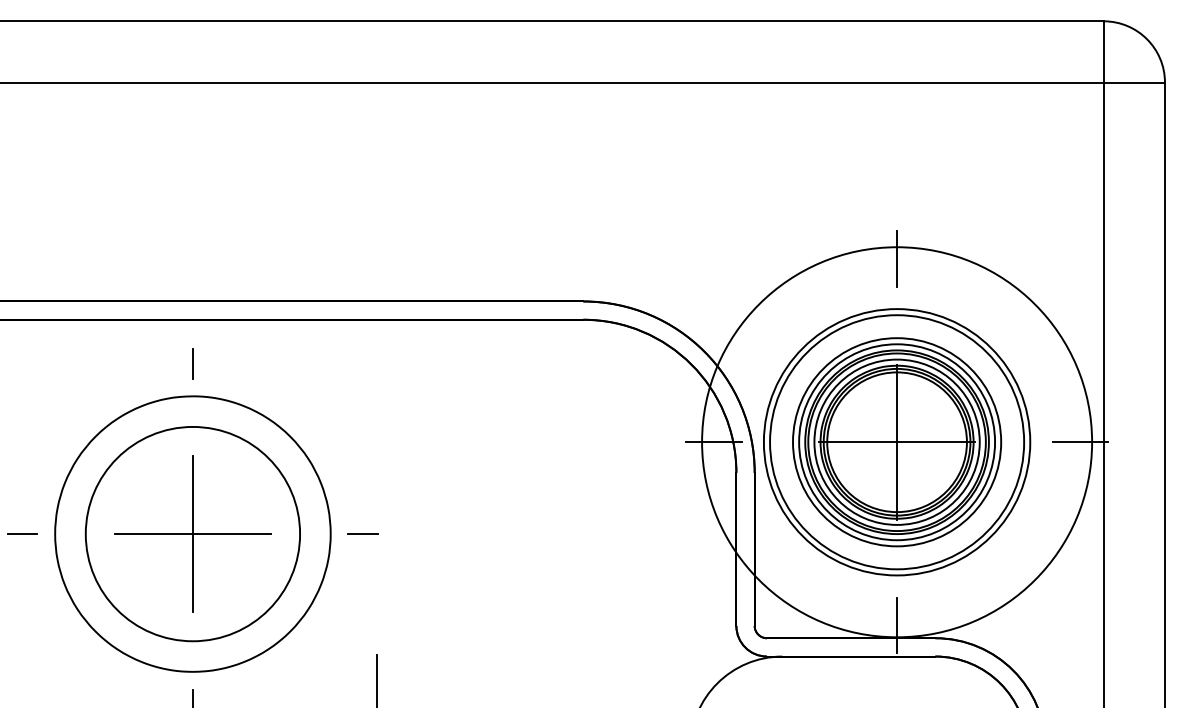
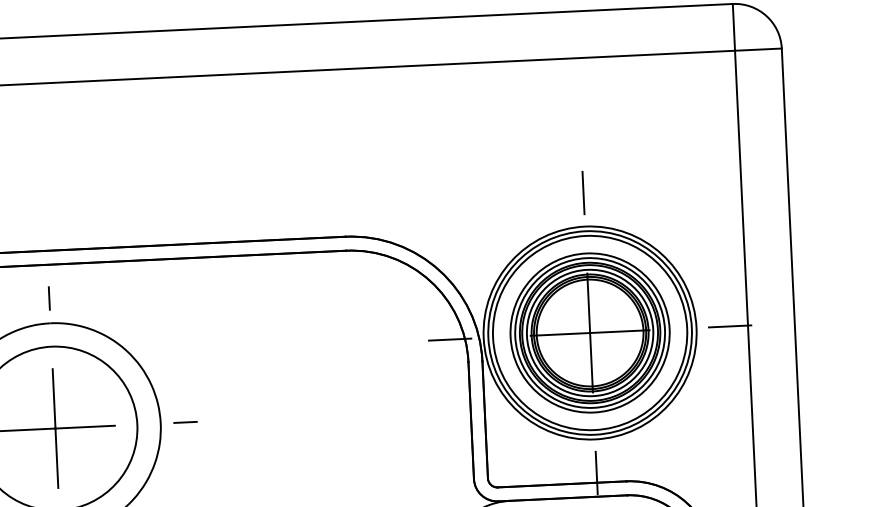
circle: (896, 441) -> (589, 332), size x0.71

